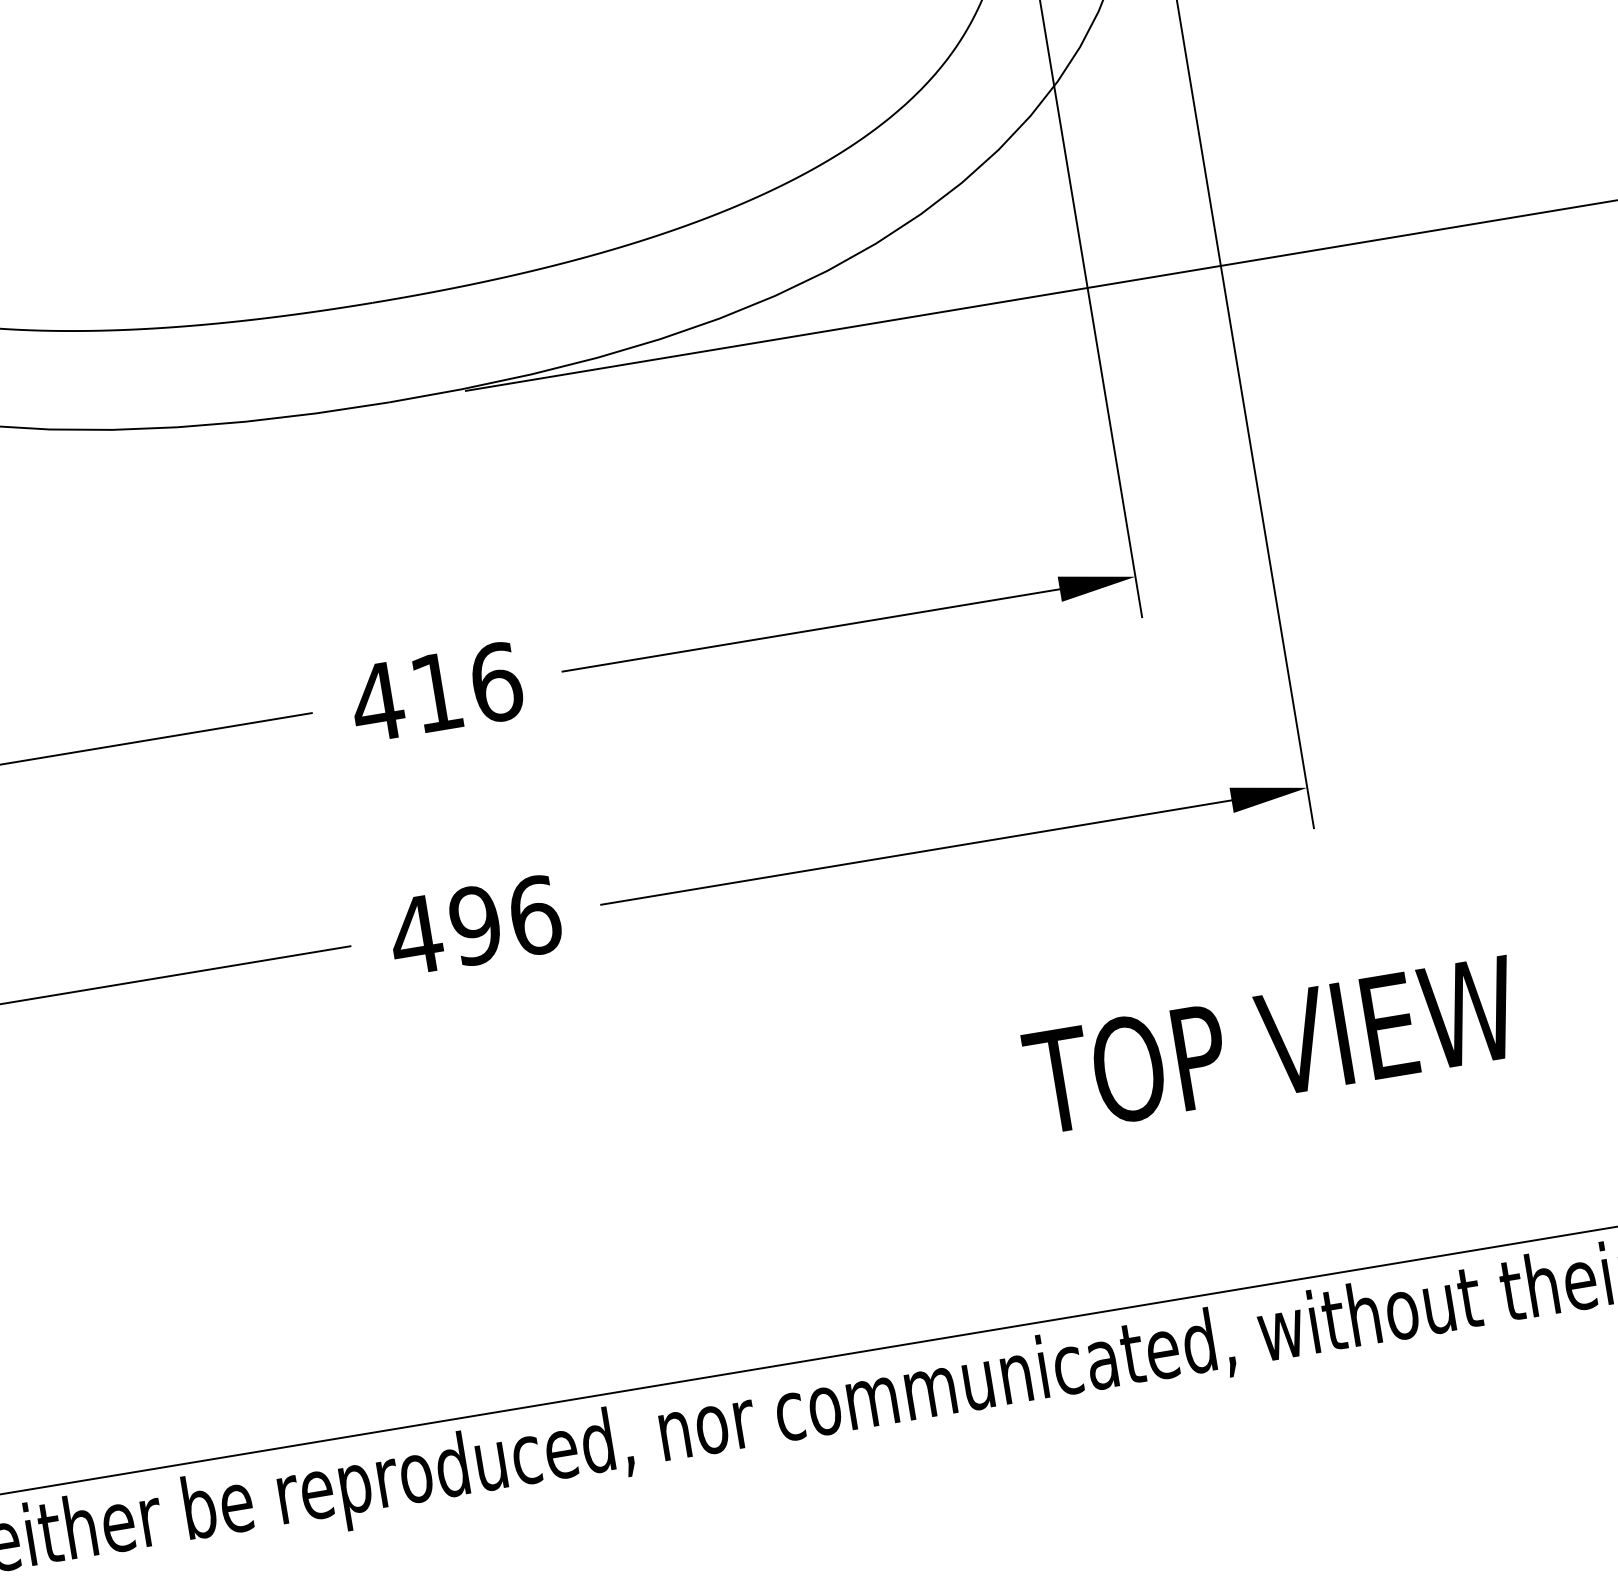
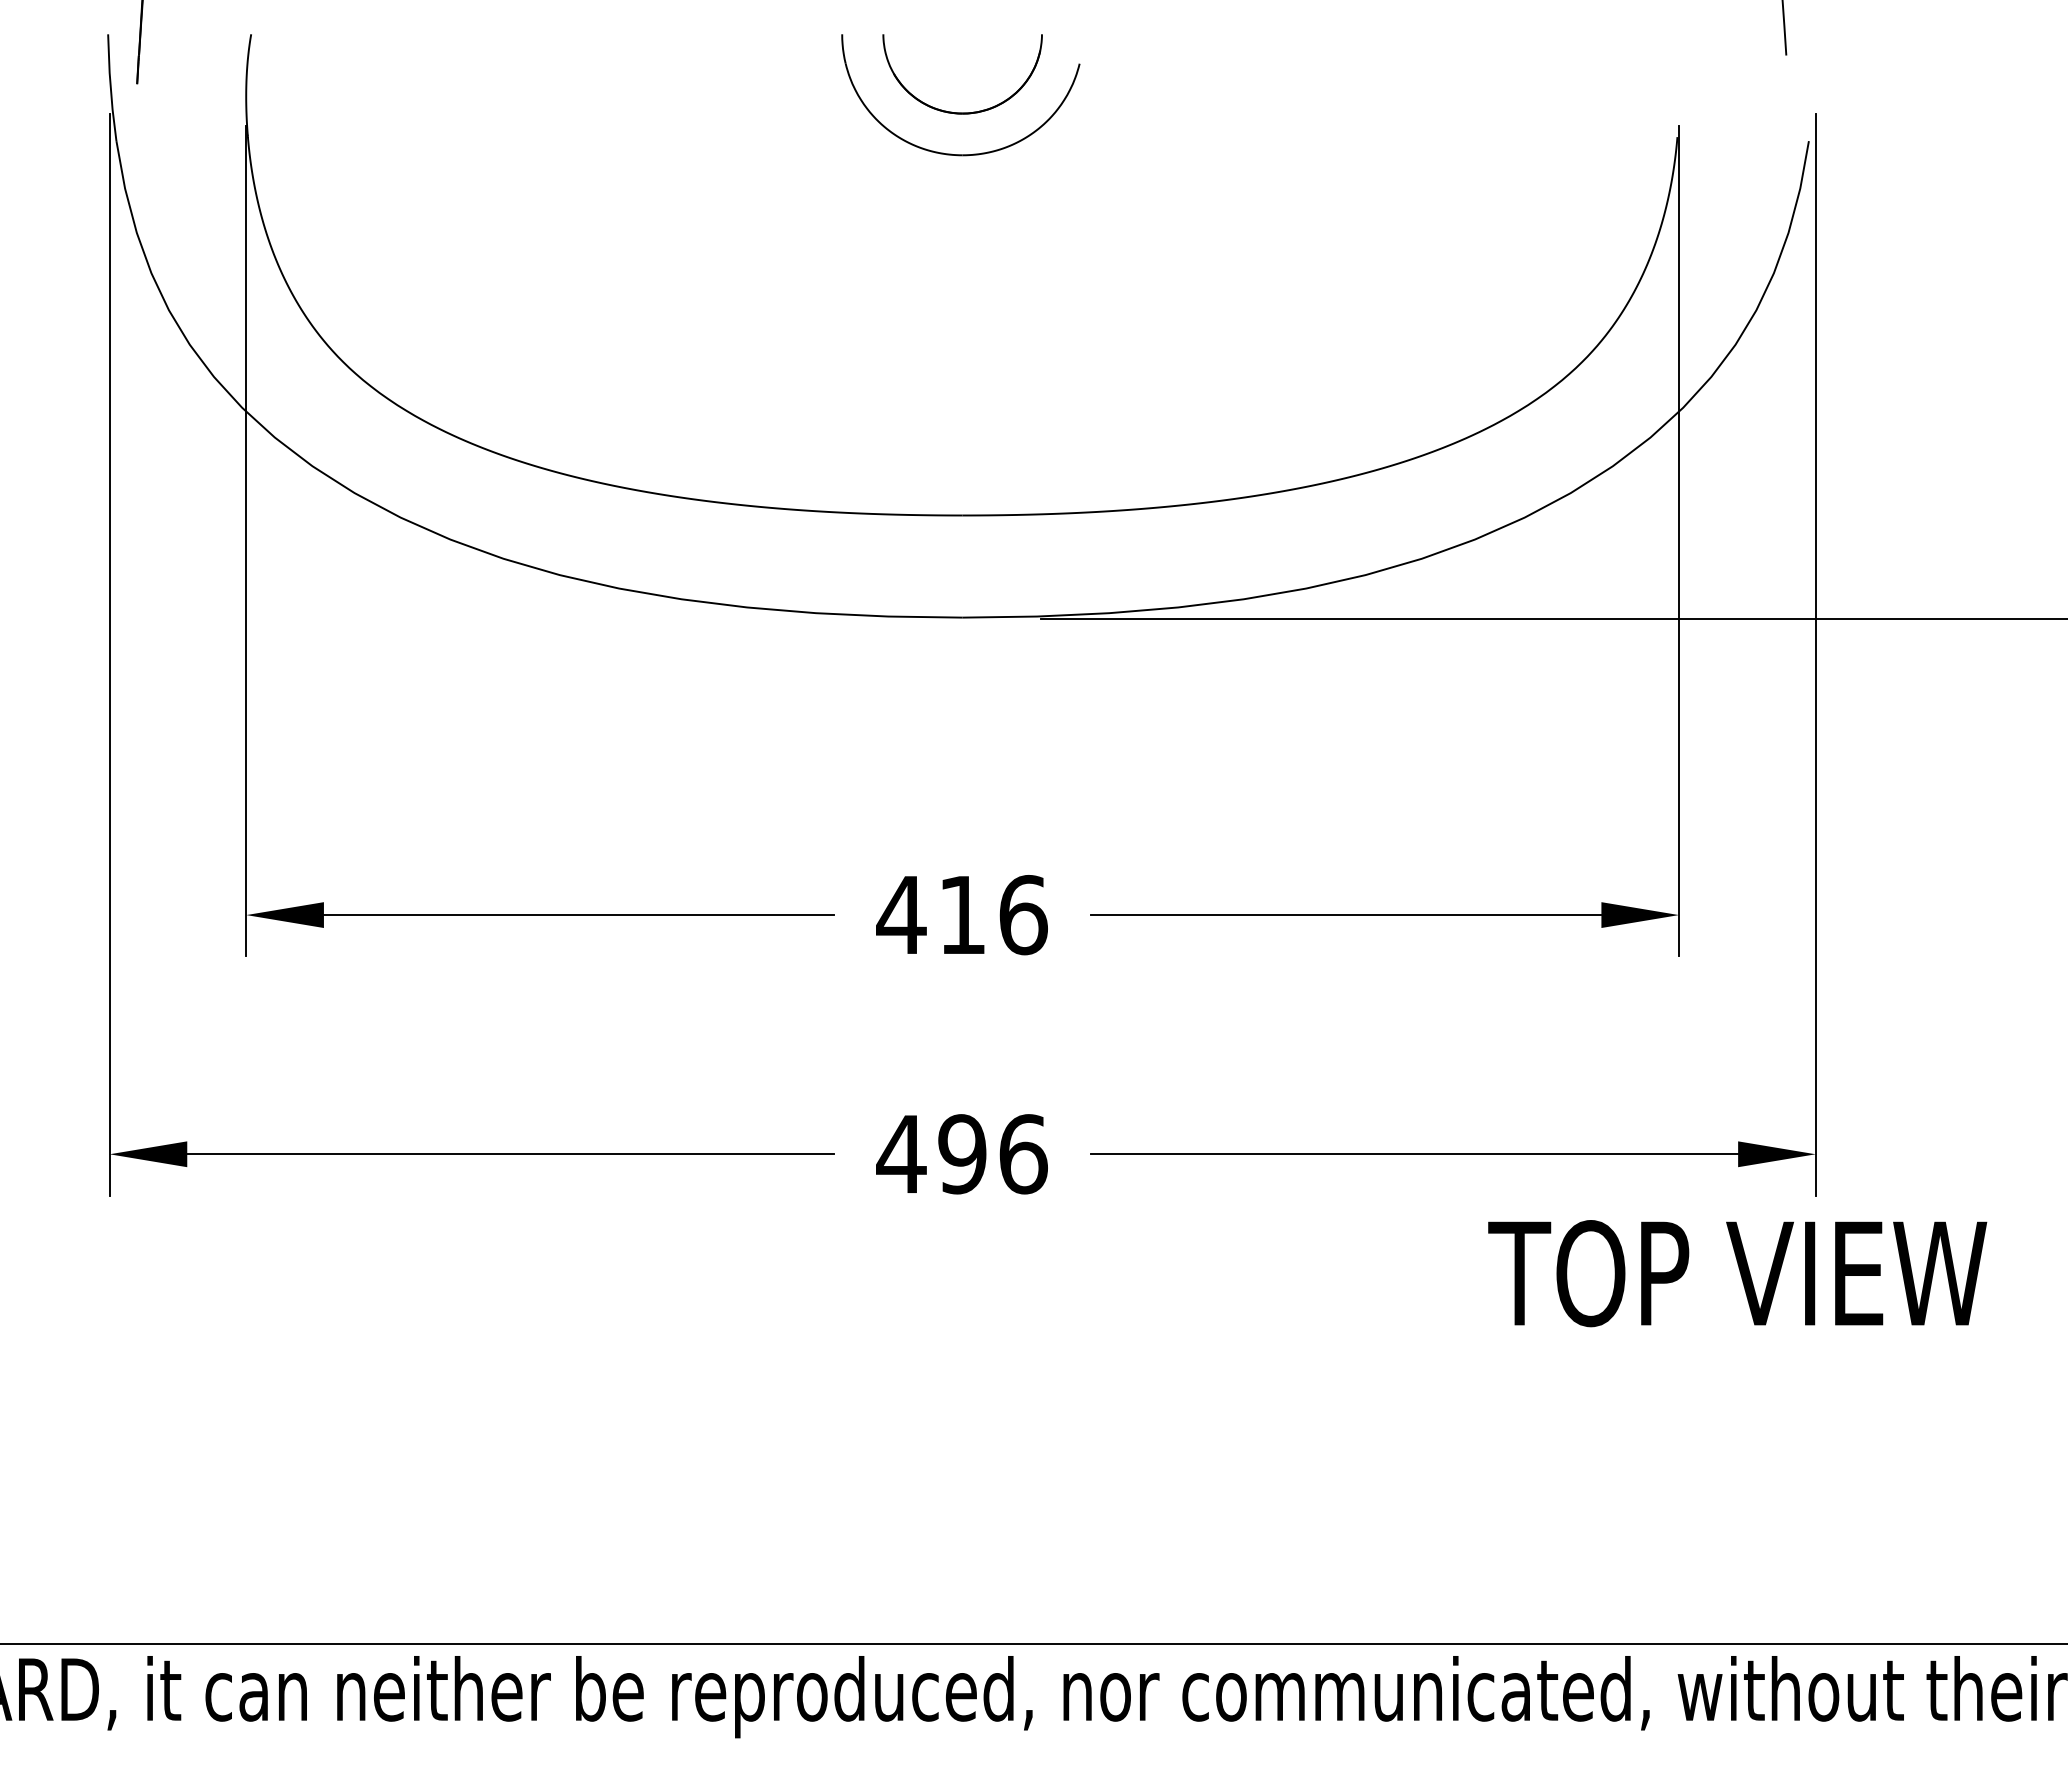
text: (1271, 1045) -> (1737, 1273), moved

